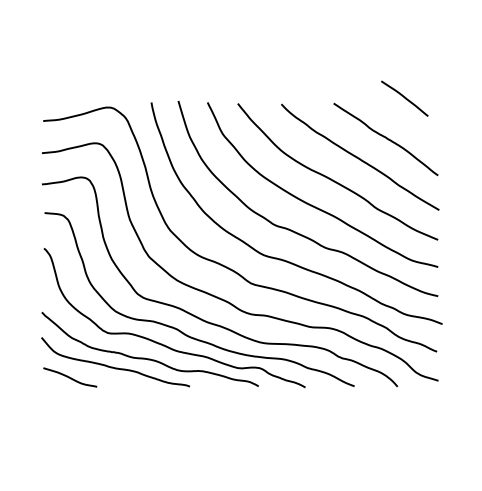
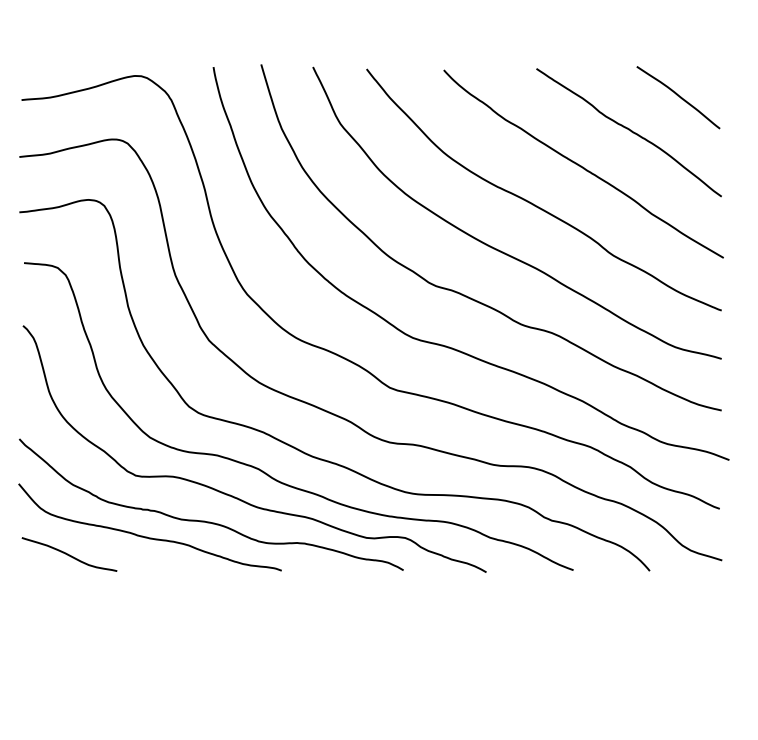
curve: (404, 98) -> (677, 97), moved

